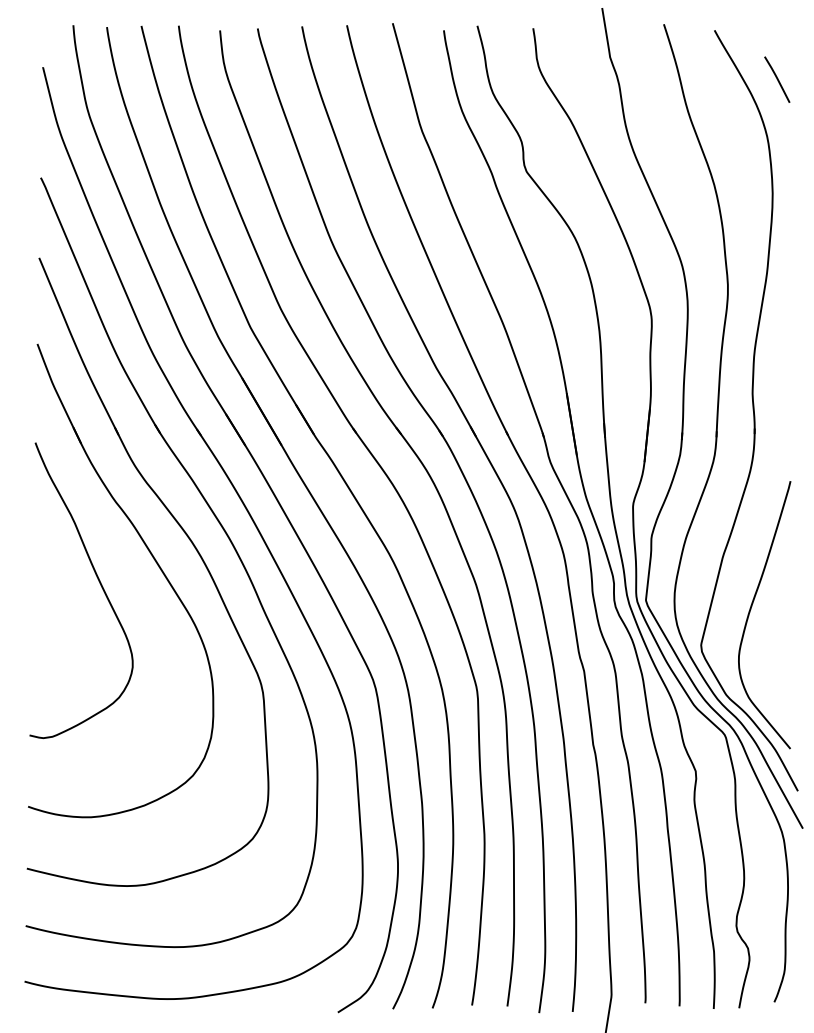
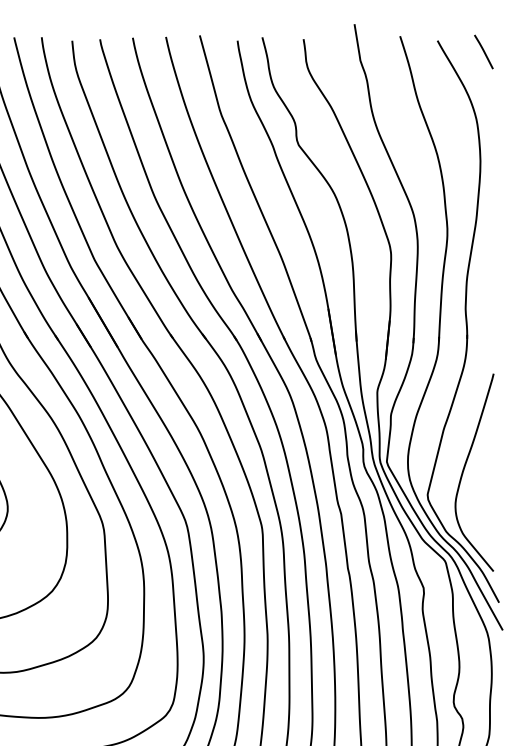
line: (777, 79) -> (484, 51), moved

